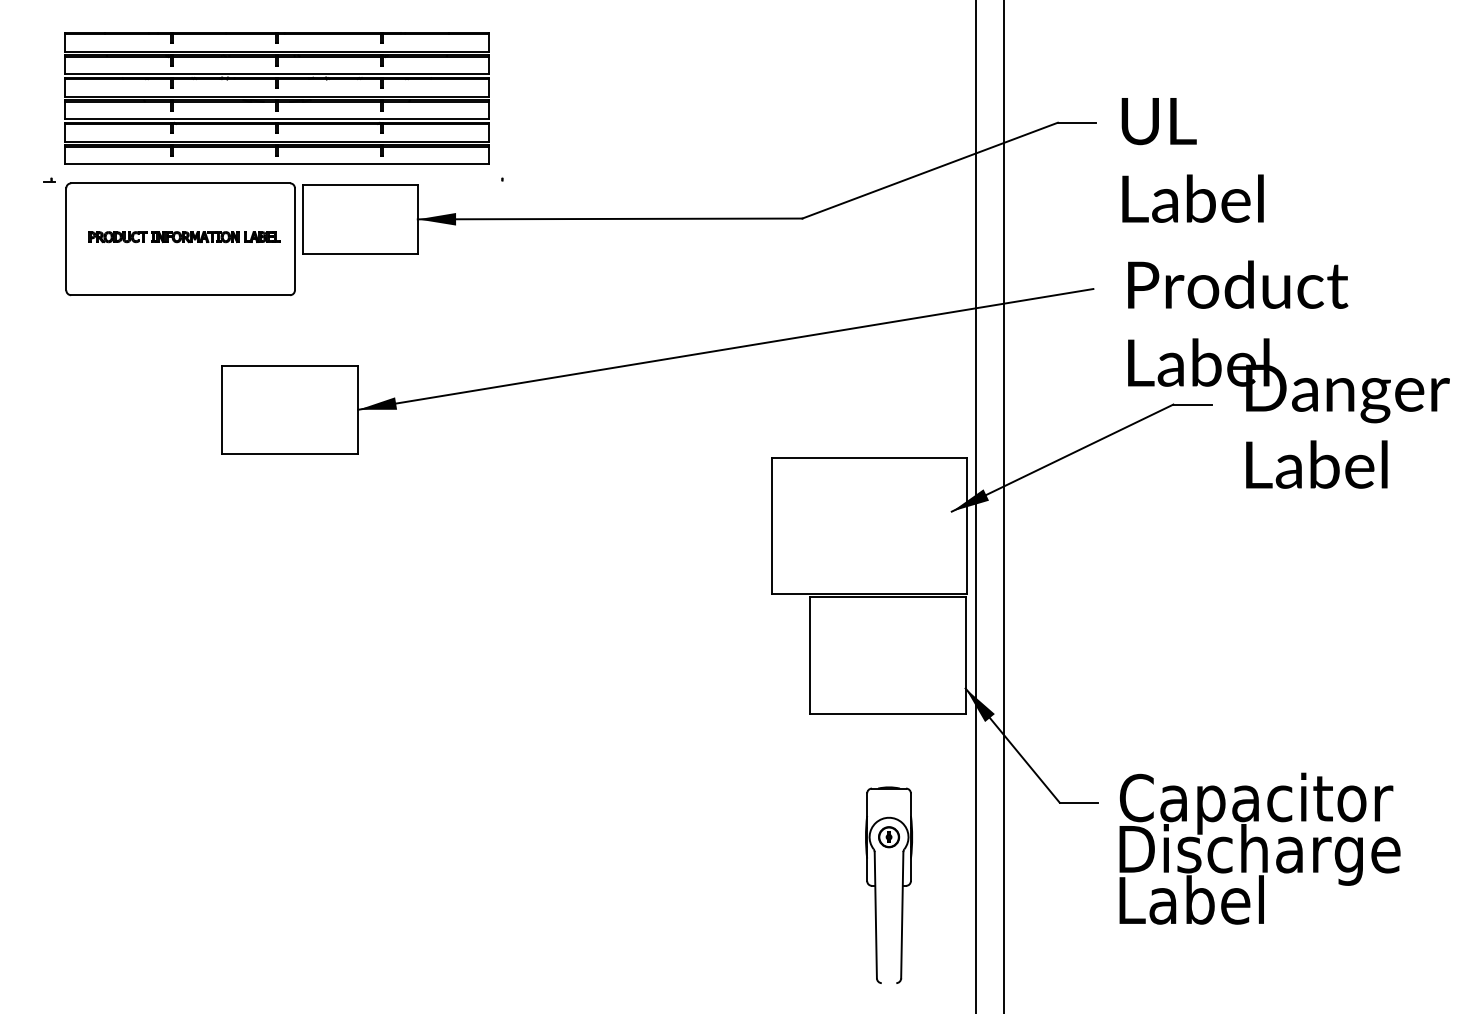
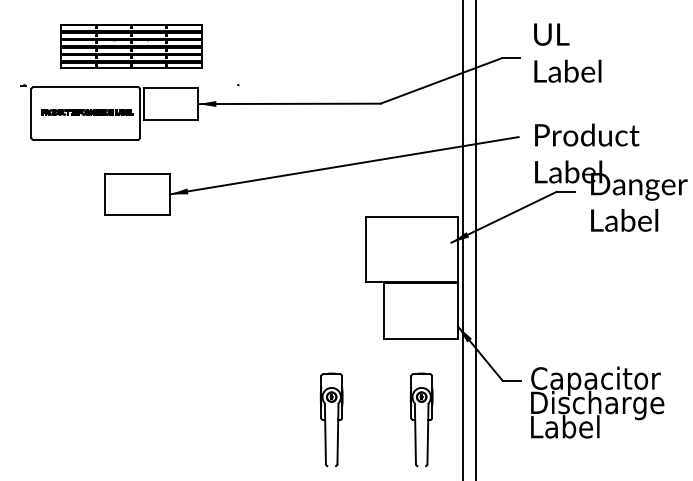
part: (277, 97) -> (131, 46), size x0.7
text: (1192, 159) -> (567, 52), moved
part: (698, 884) -> (331, 419), added

